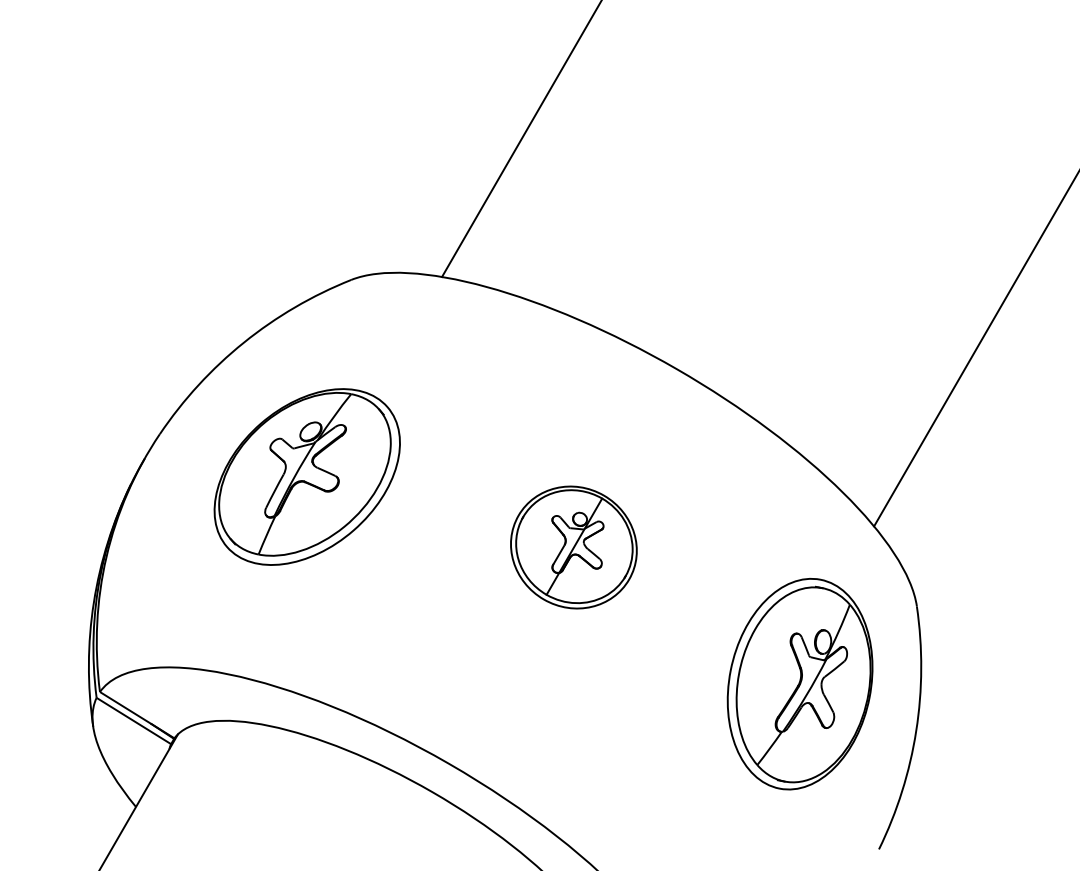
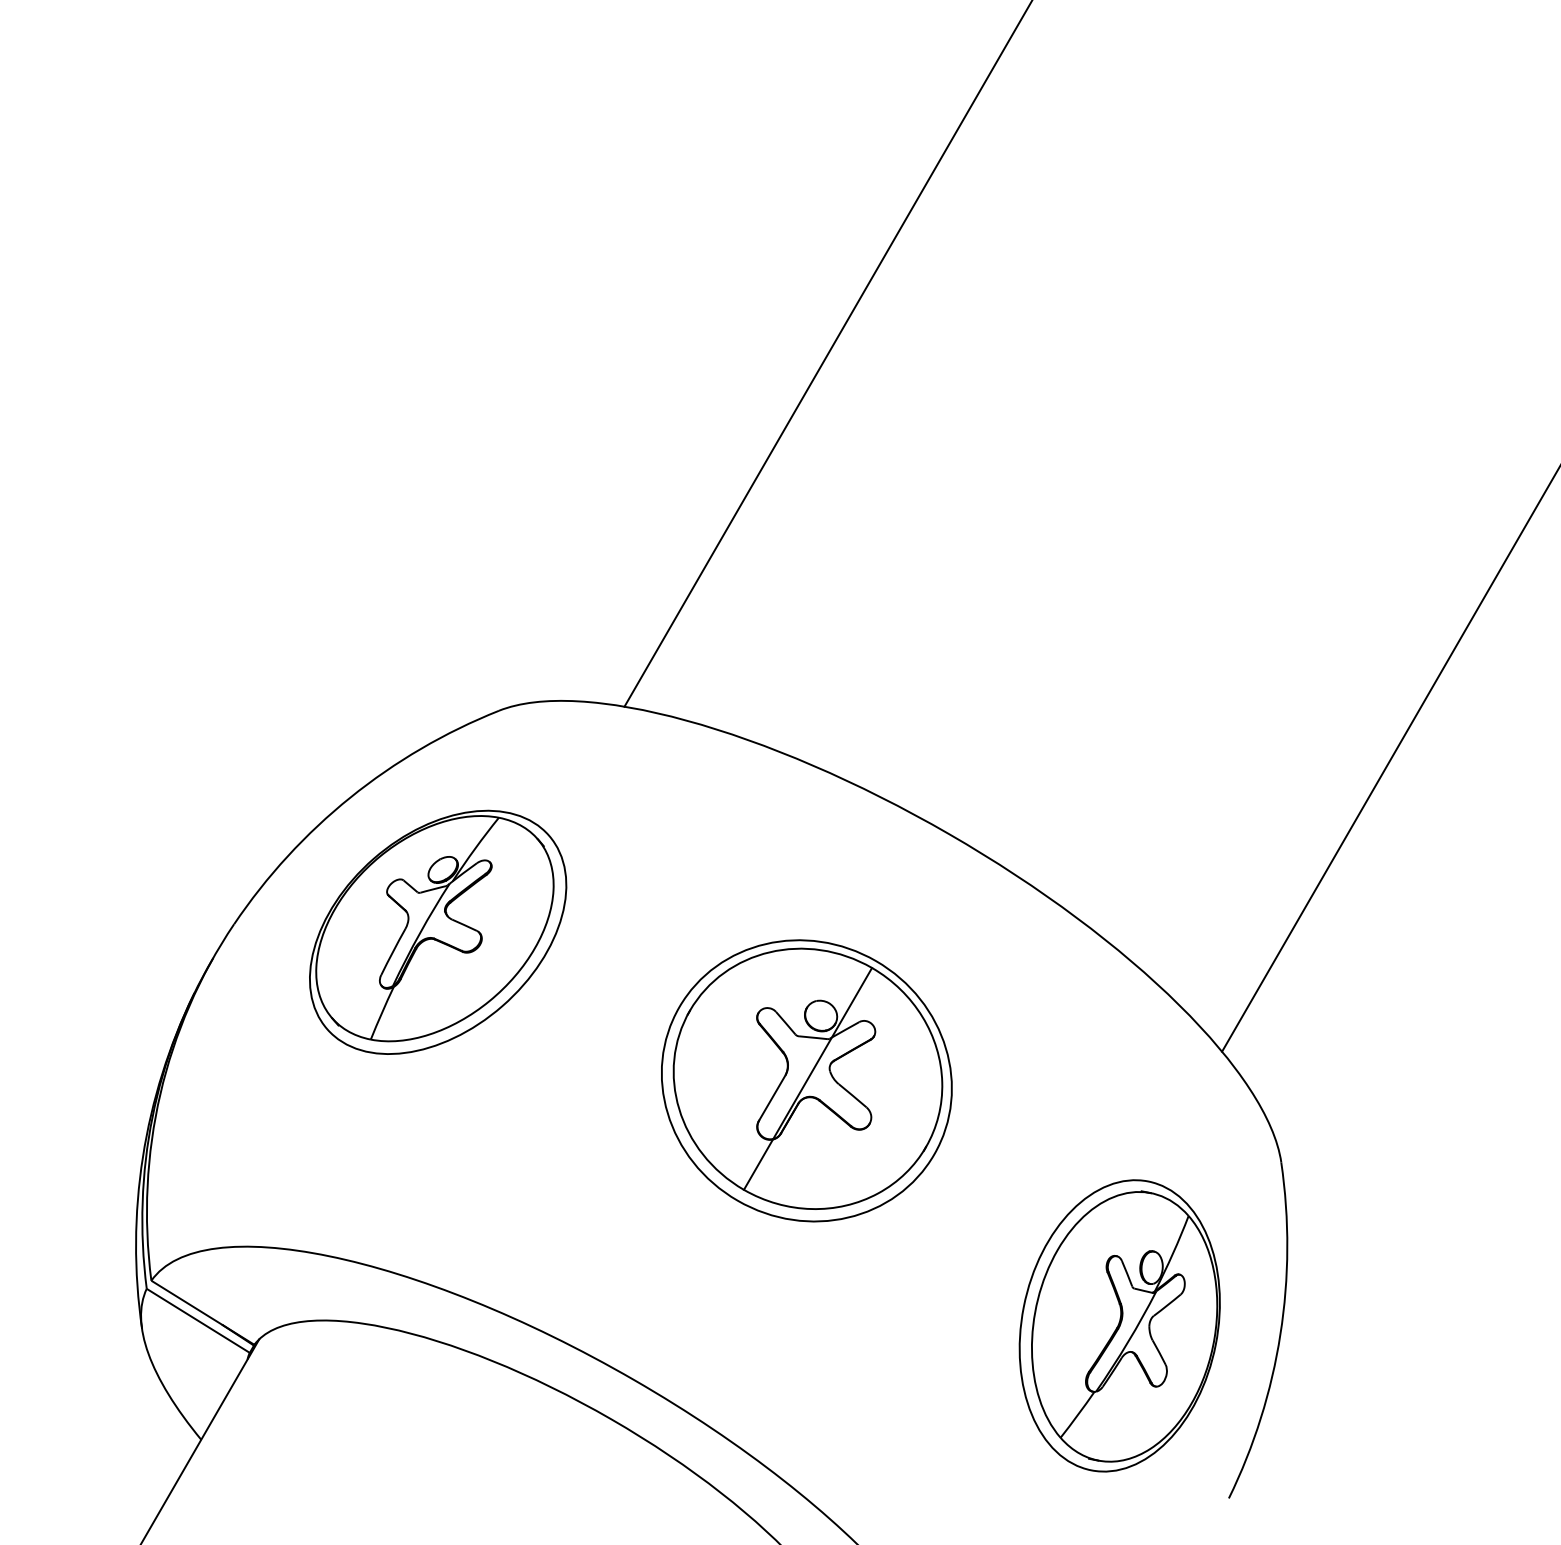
part: (307, 476) -> (438, 931), moved
part: (573, 547) -> (806, 1080), size x1.67
part: (799, 683) -> (1119, 1325), moved

